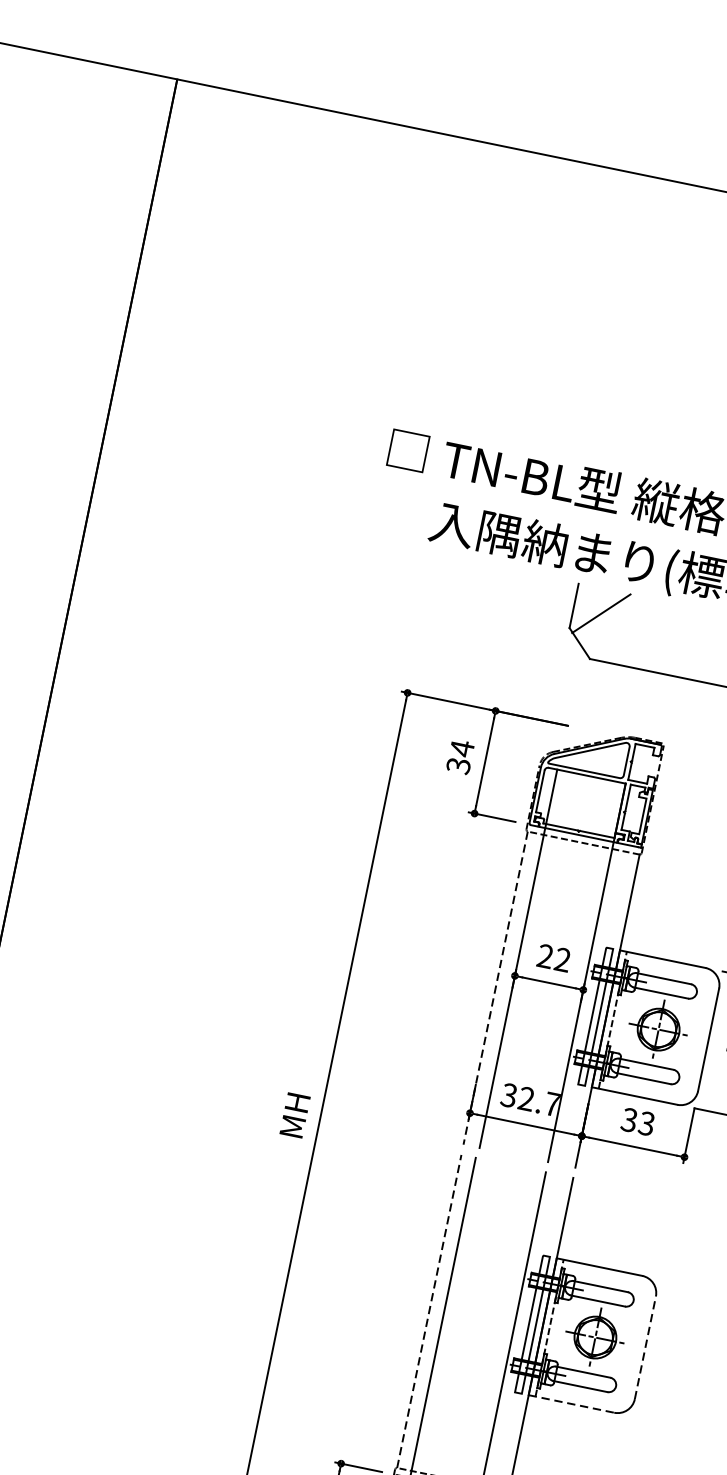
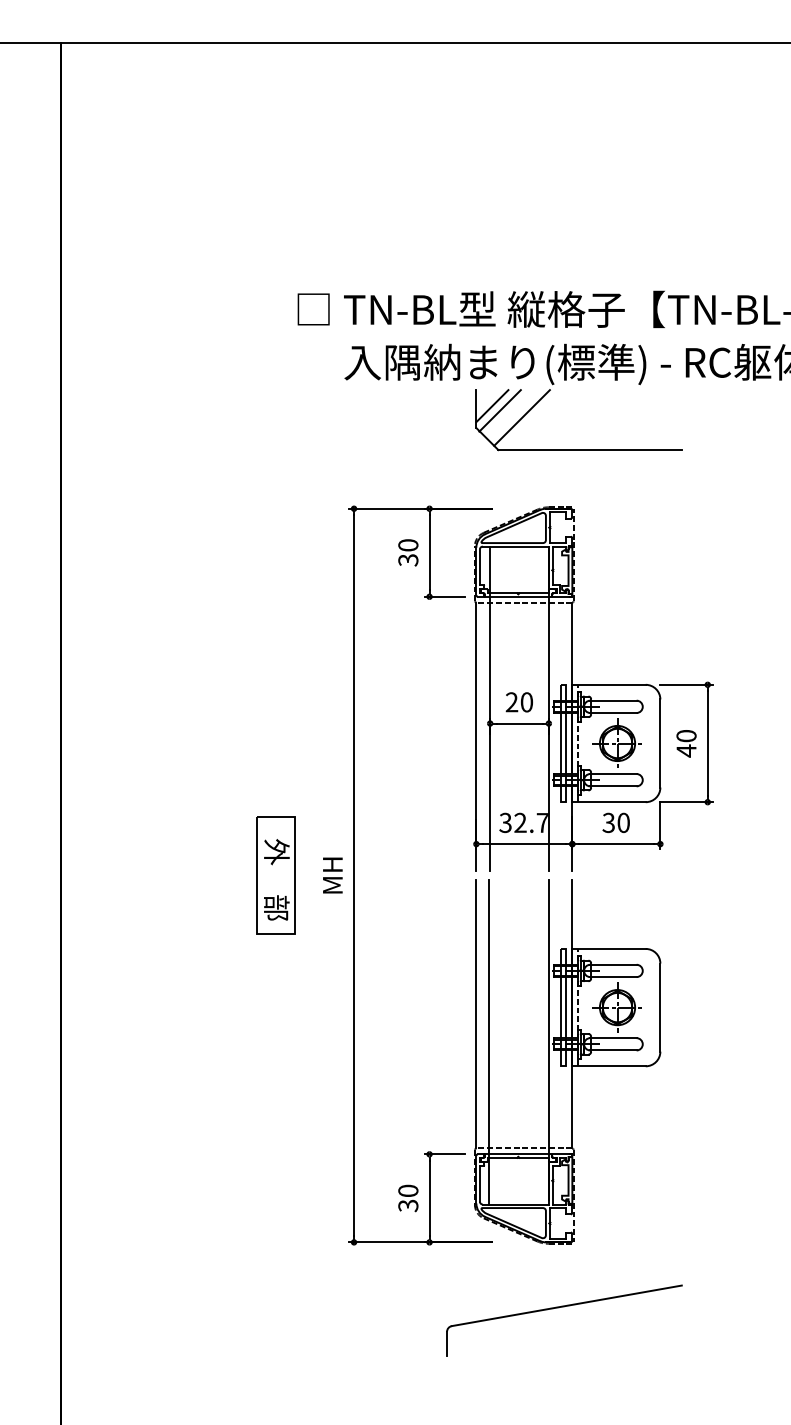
line: (593, 606) -> (492, 406), added
line: (624, 626) -> (521, 417), added
text: (462, 748) -> (408, 545), 34 -> 30
text: (562, 960) -> (526, 702), 22 -> 20
line: (495, 988) -> (476, 737), dashed -> solid
part: (228, 1101) -> (275, 875), added
text: (646, 1123) -> (623, 822), 33 -> 30
line: (429, 1310) -> (476, 1013), dashed -> solid
line: (645, 1347) -> (660, 1007), dashed -> solid
line: (571, 1404) -> (609, 1066), dashed -> solid

